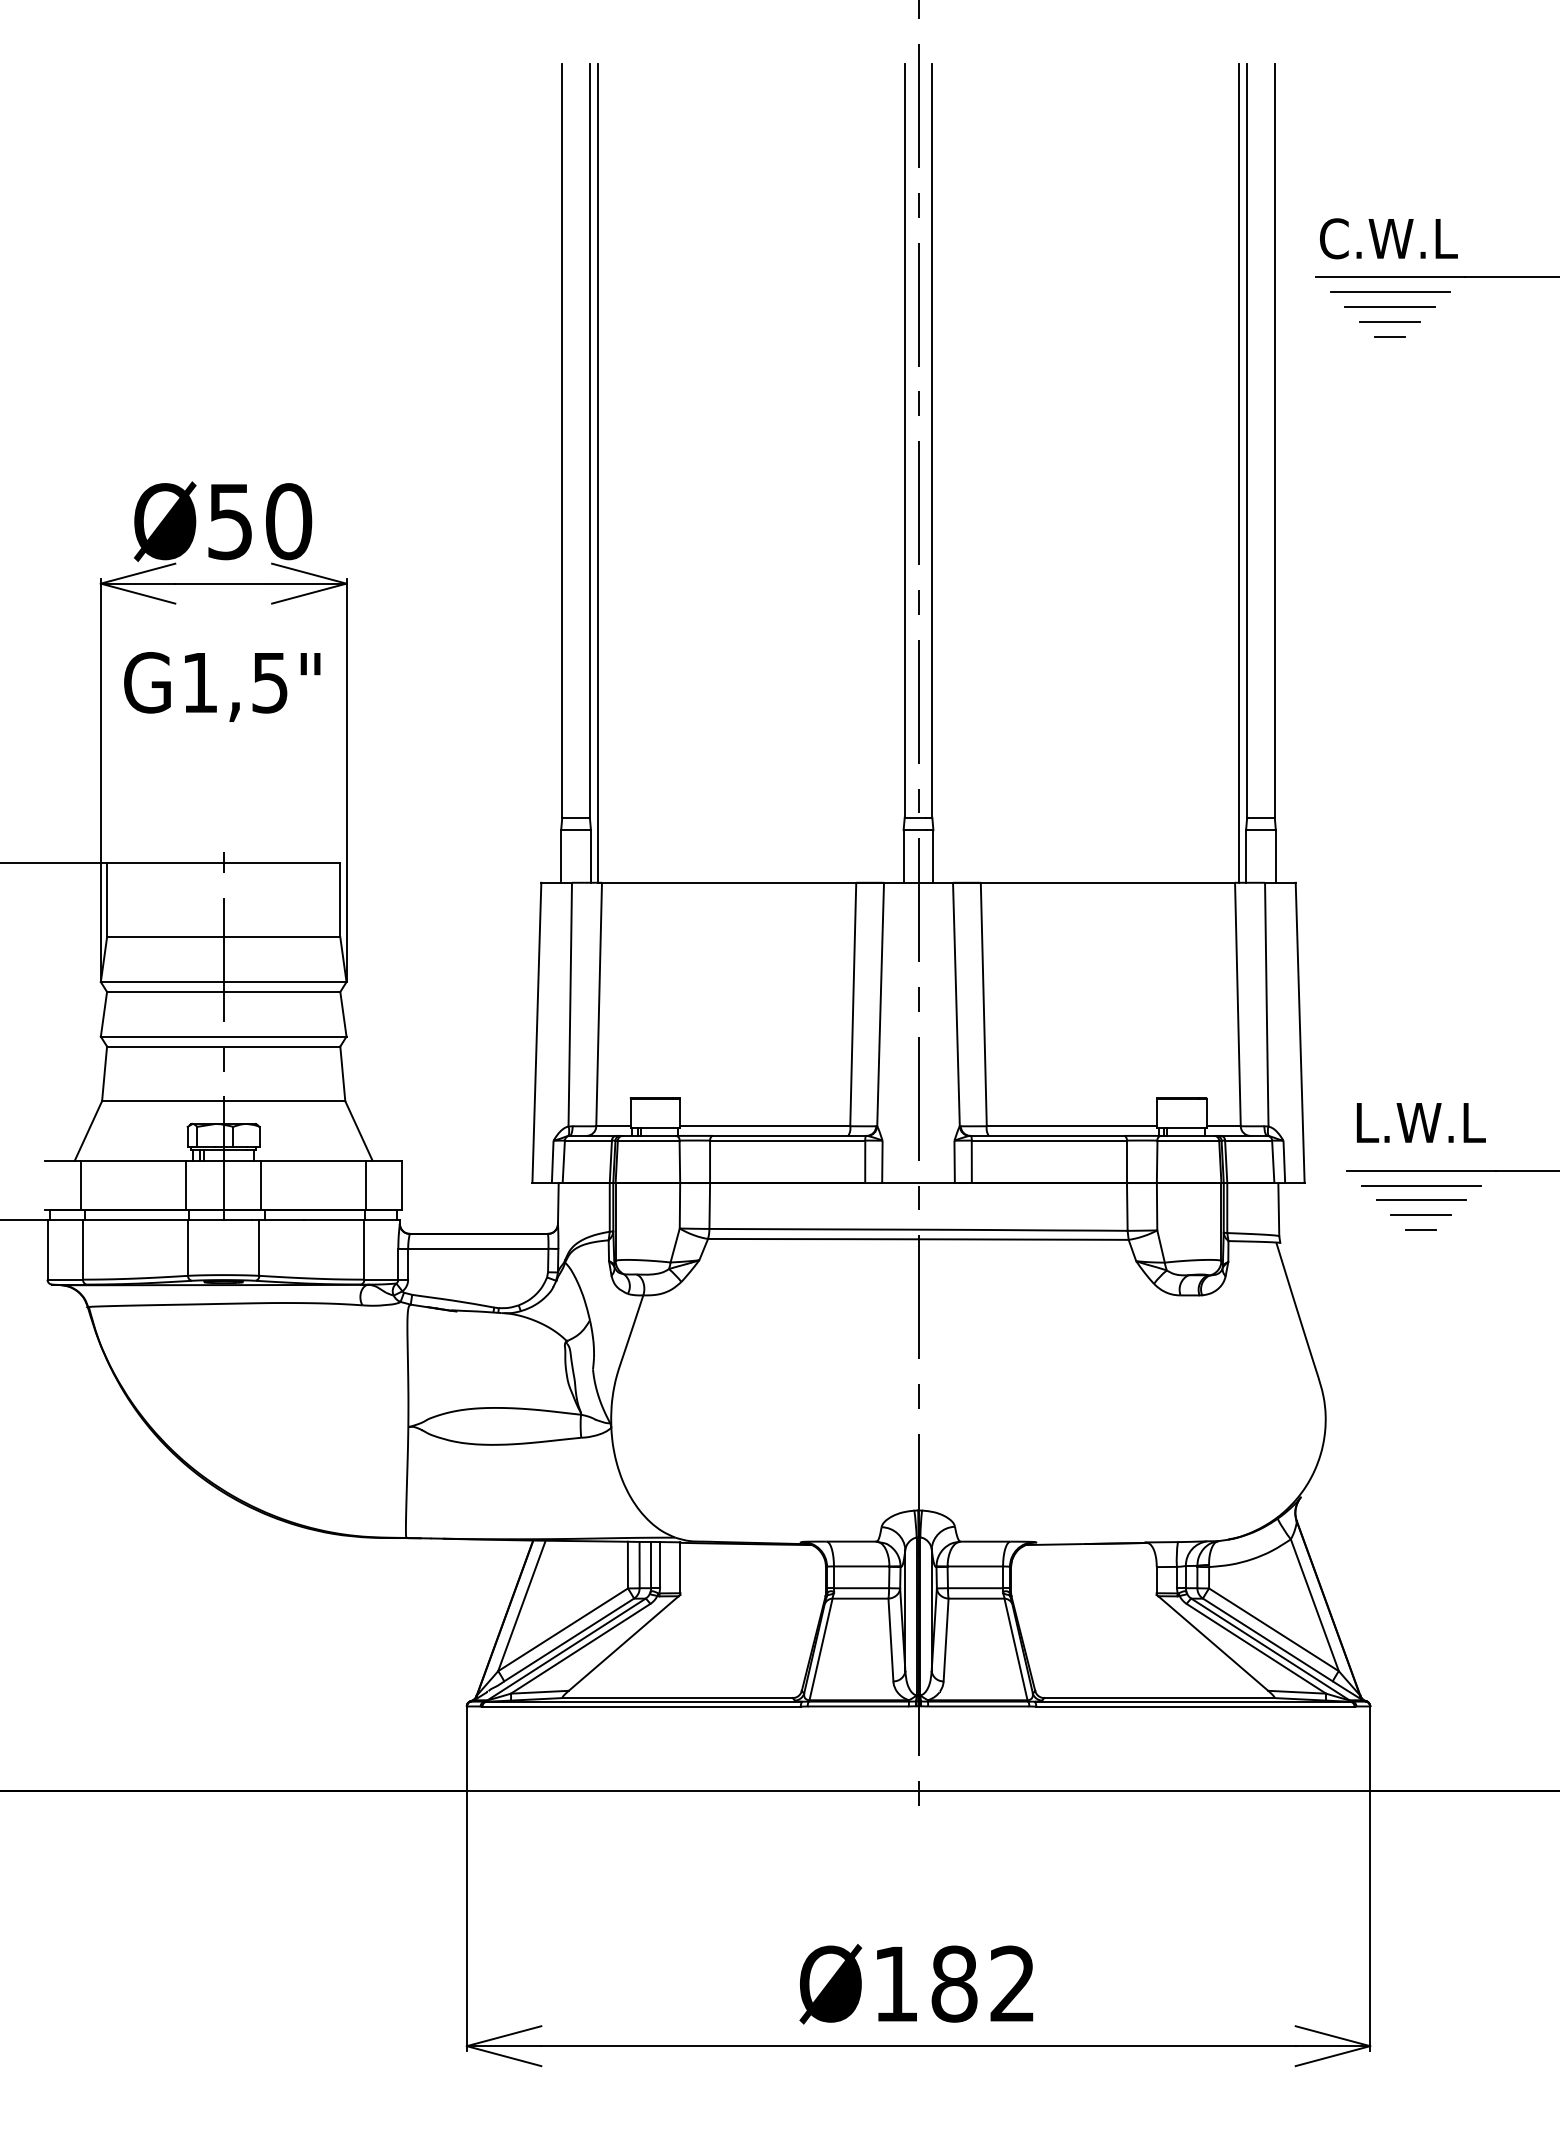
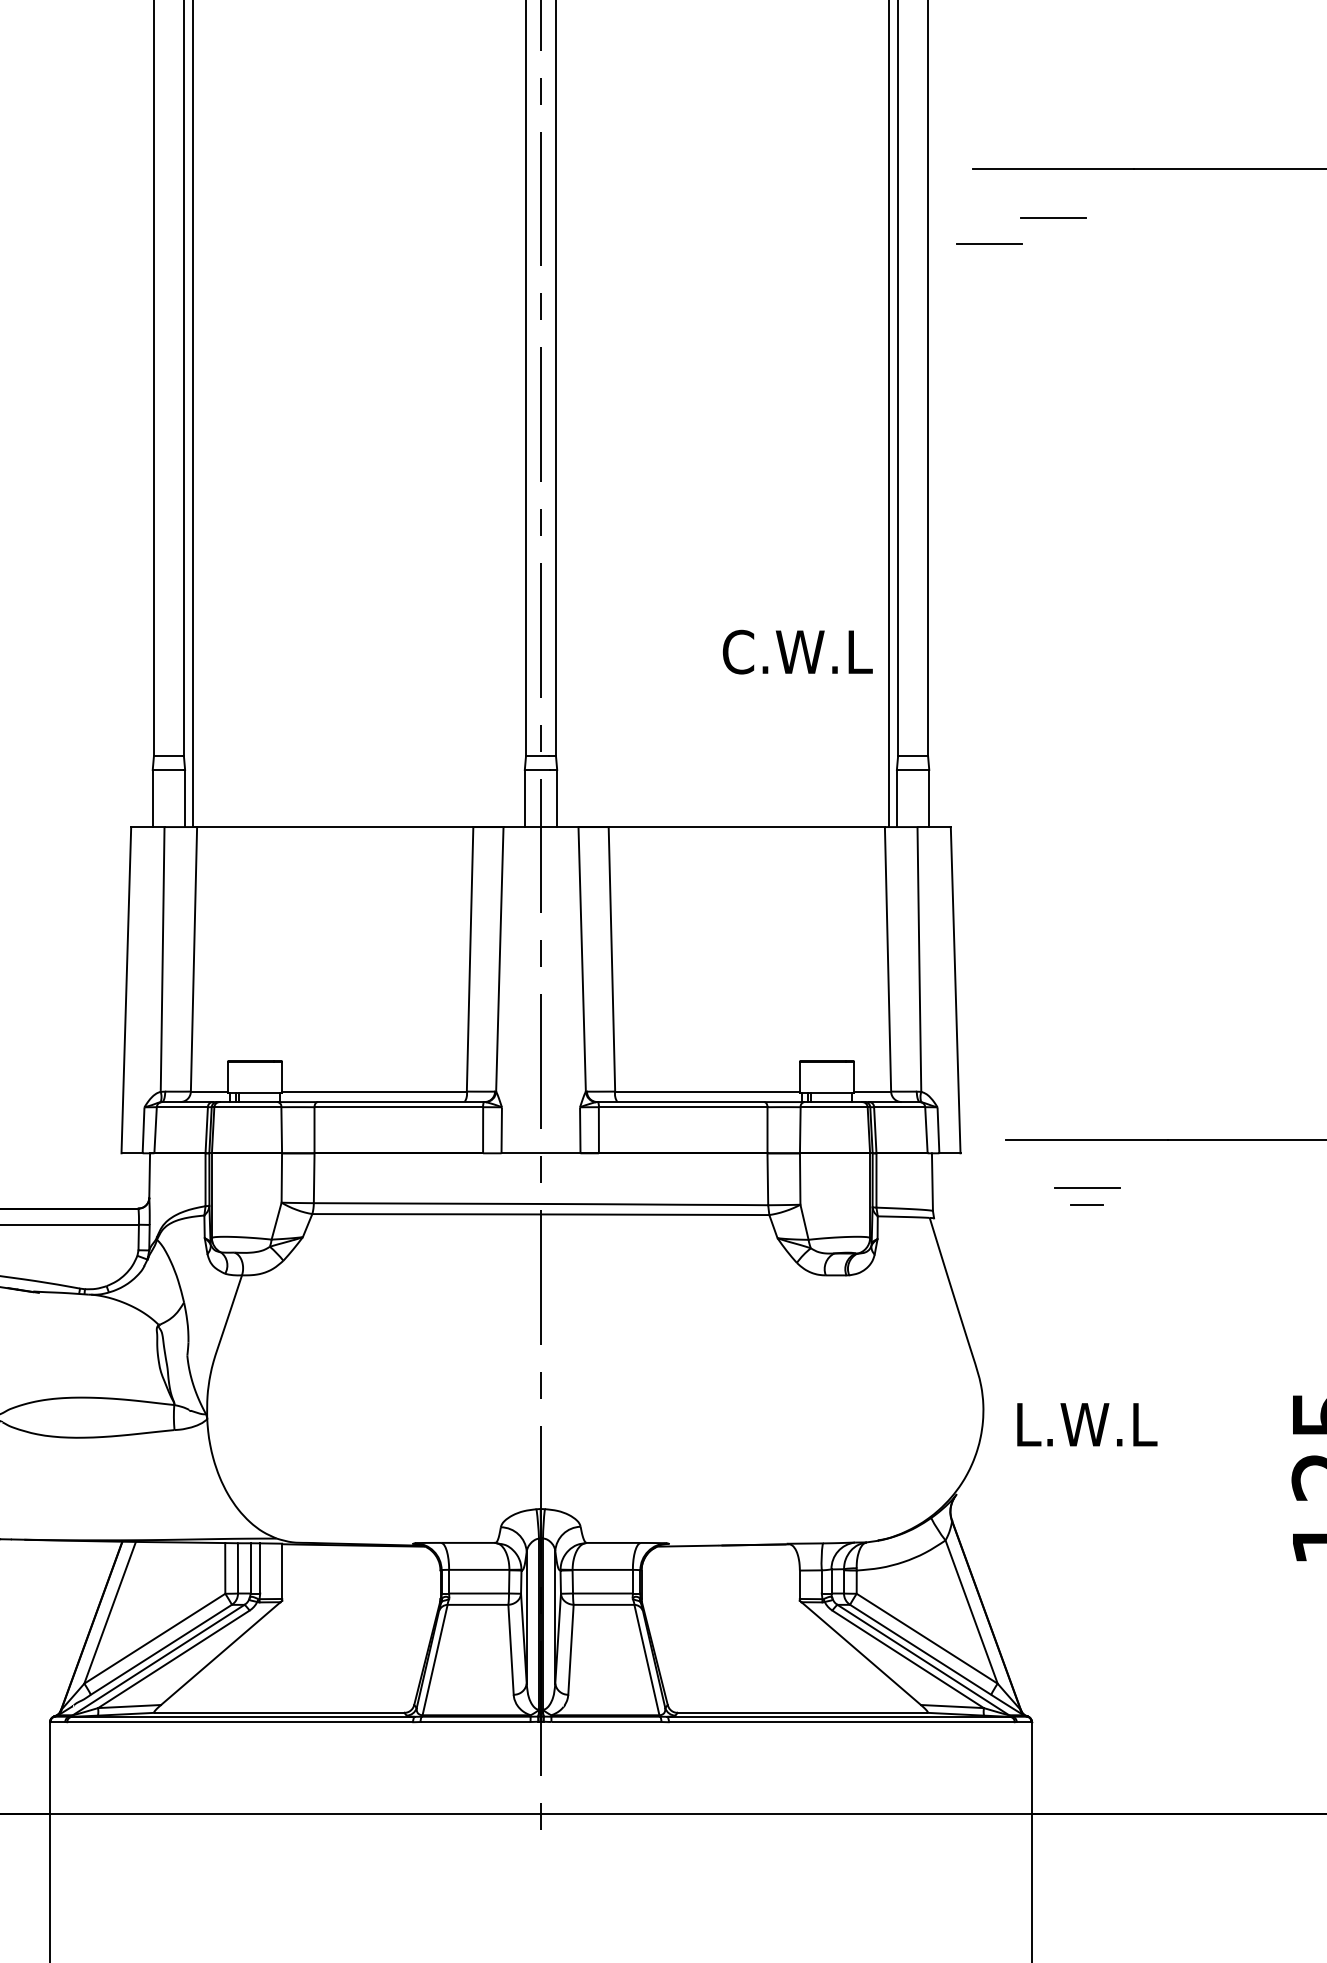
text: (1388, 238) -> (797, 651), moved
line: (1389, 292) -> (1052, 185), removed
line: (1389, 307) -> (1052, 202), removed
line: (1390, 336) -> (1053, 233), removed
line: (1330, 345) -> (988, 243), added
text: (1421, 1122) -> (1087, 1424), moved
line: (1420, 1185) -> (1086, 1155), removed
line: (1421, 1199) -> (1087, 1171), removed

